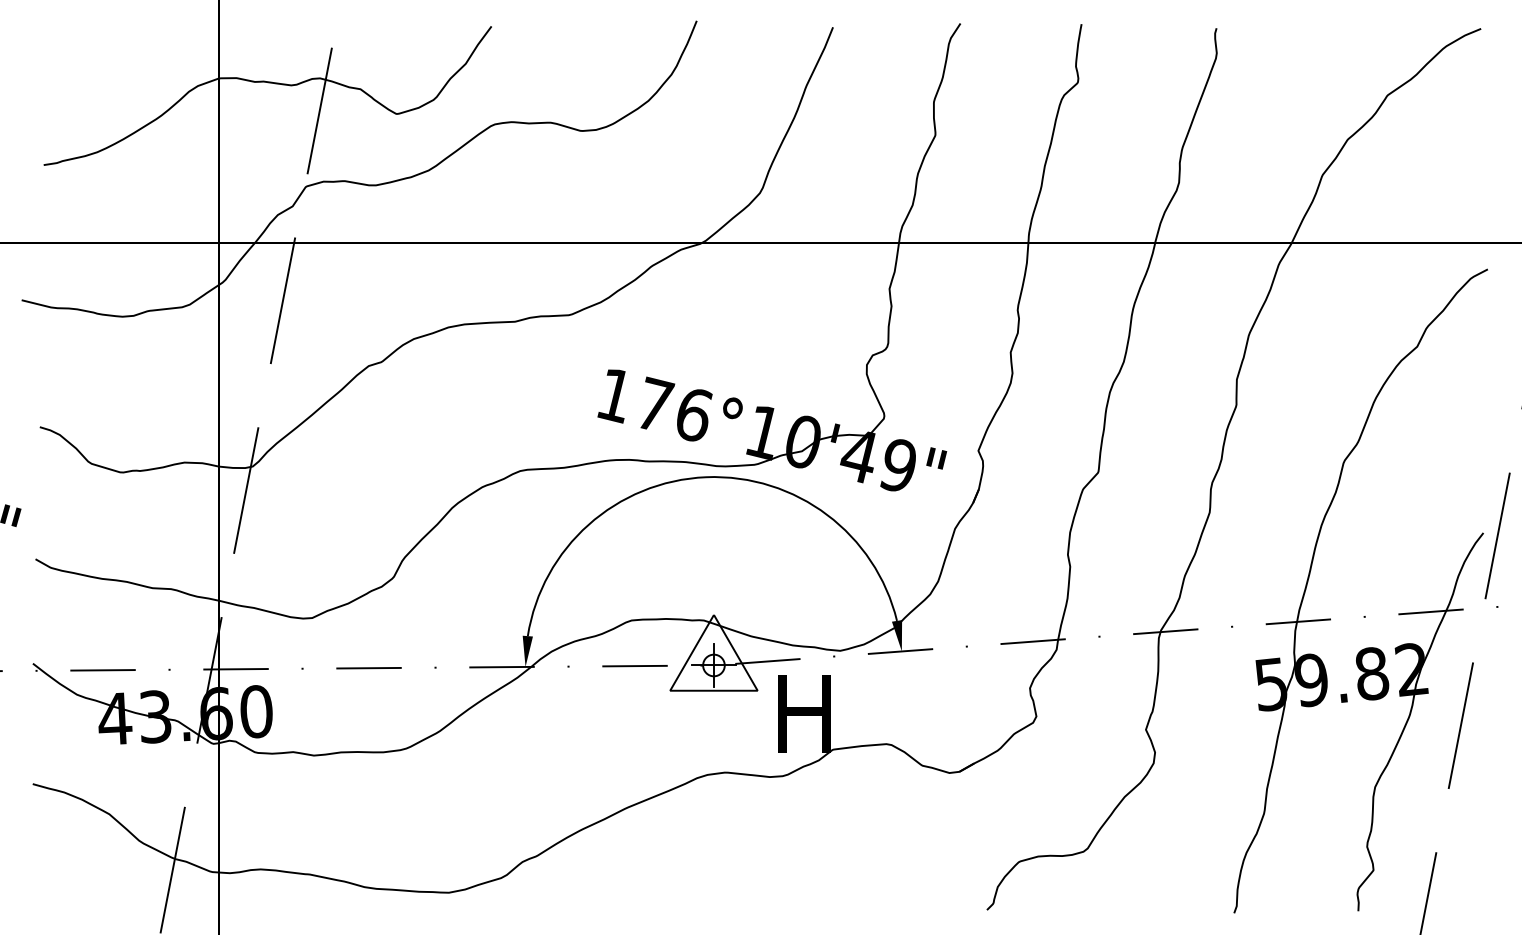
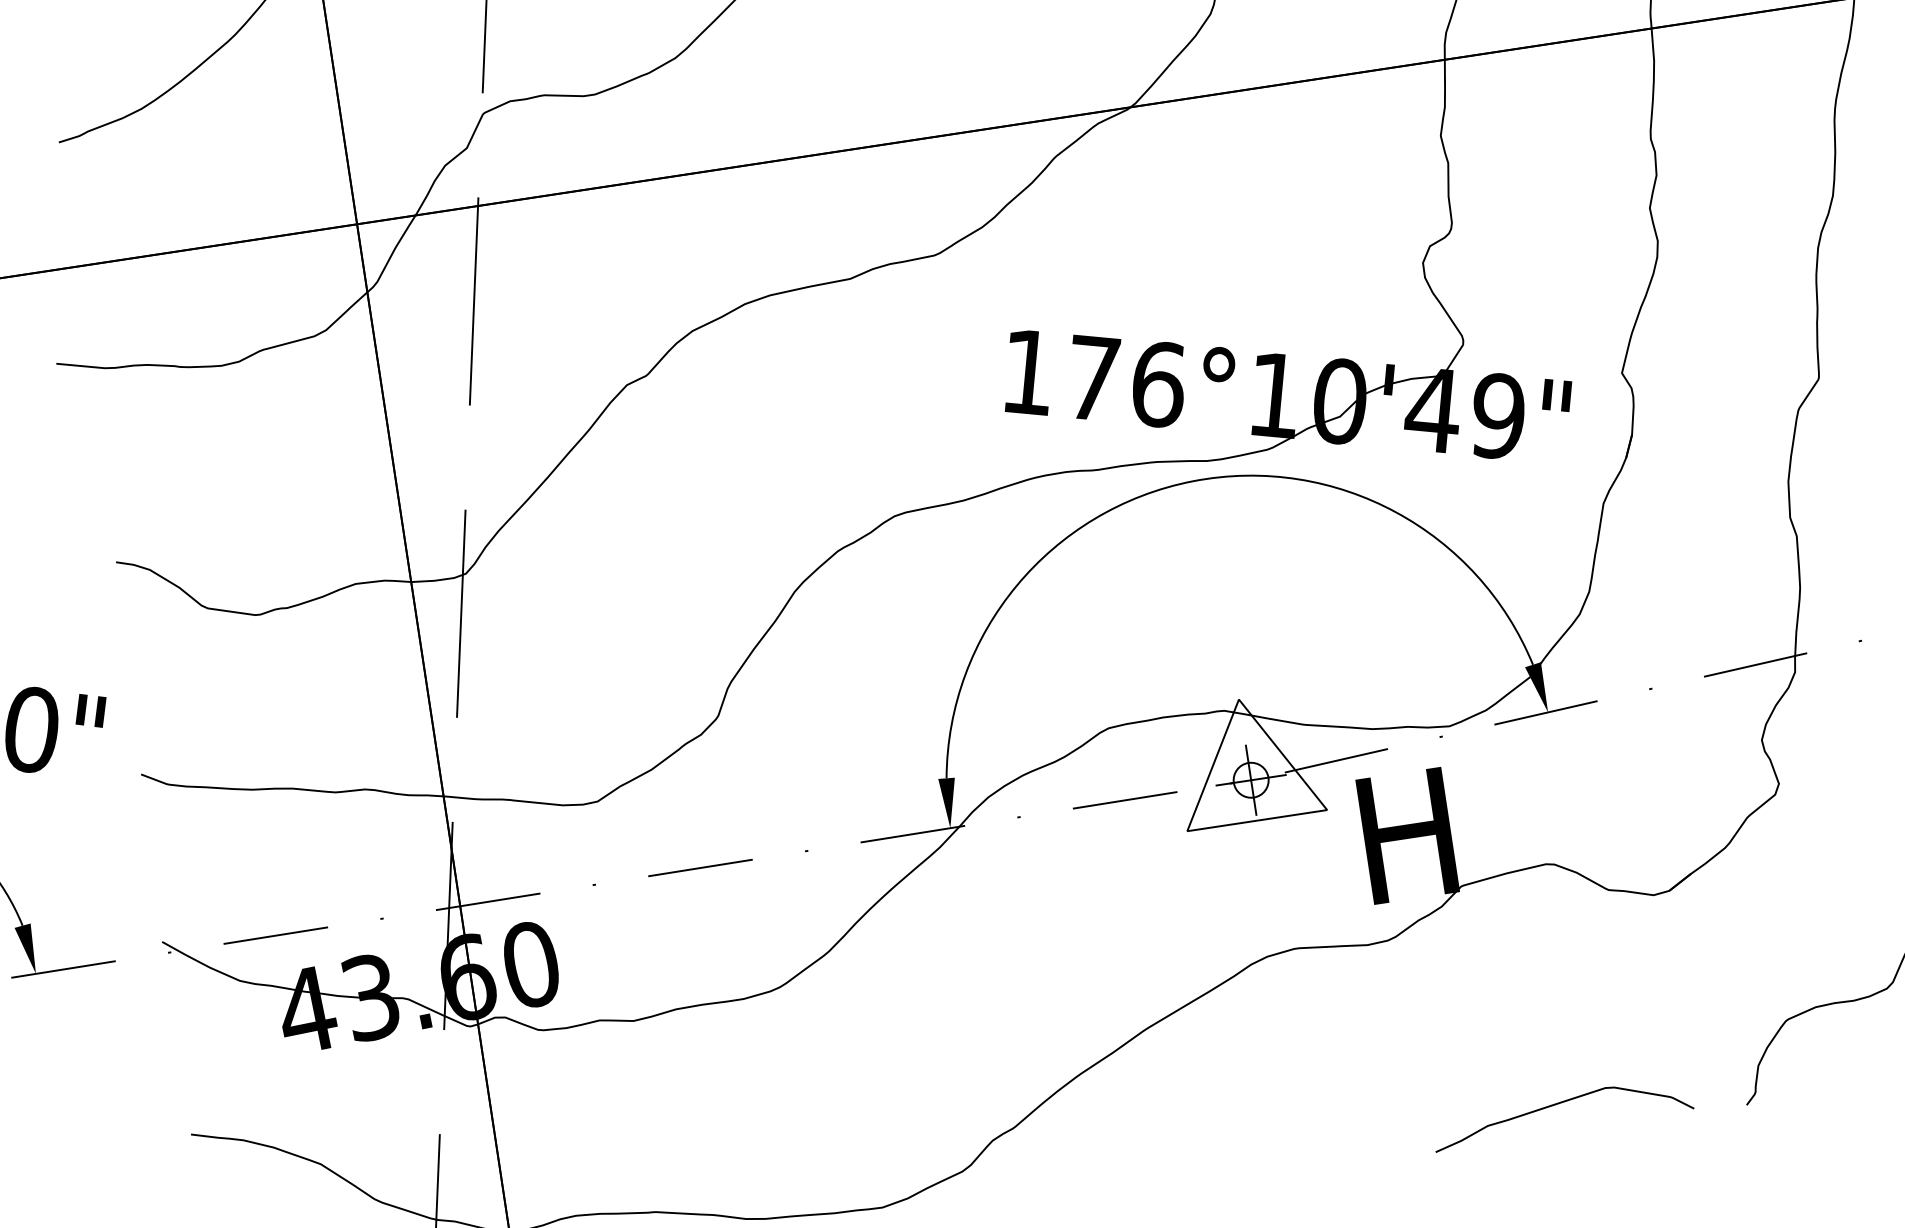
curve: (873, 892) -> (1561, 1104), added

